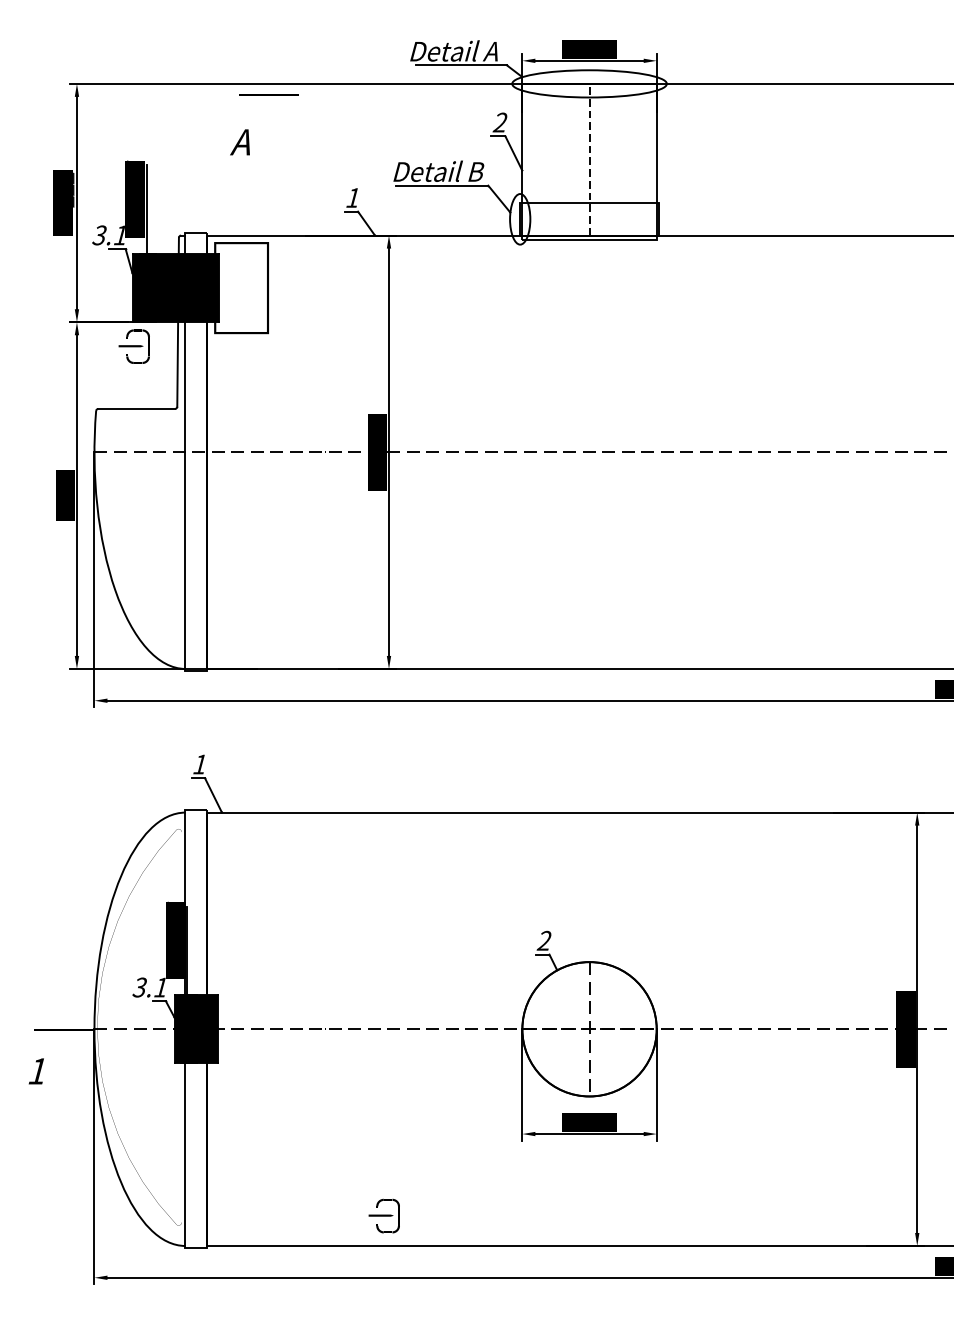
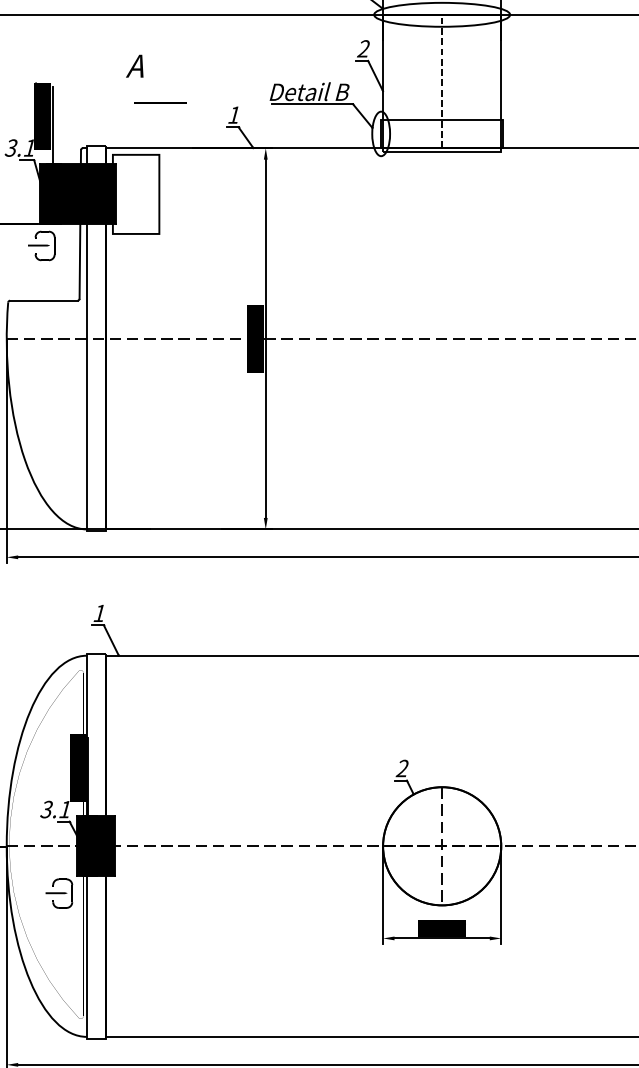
line: (268, 94) -> (159, 102), moved
part: (383, 1215) -> (58, 893), moved

